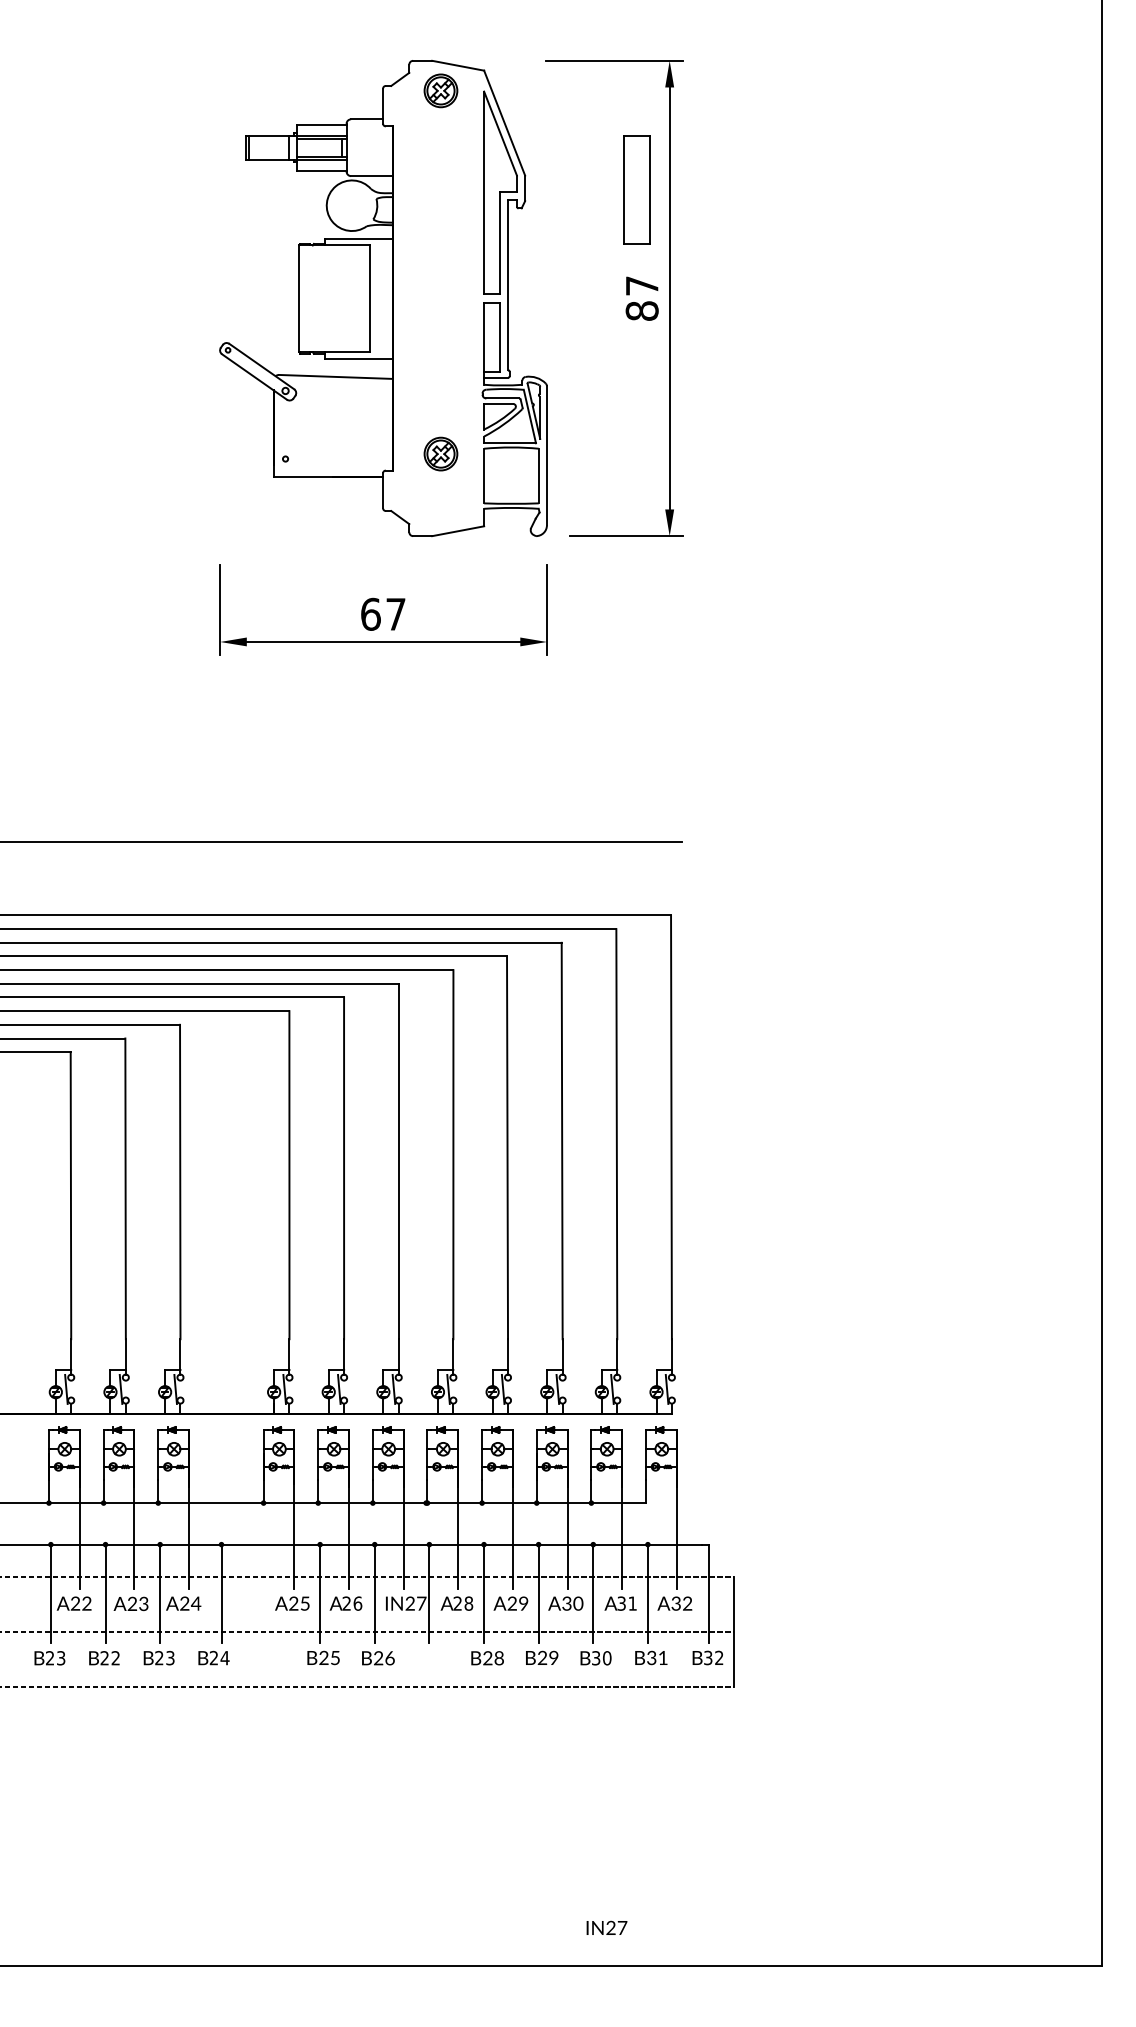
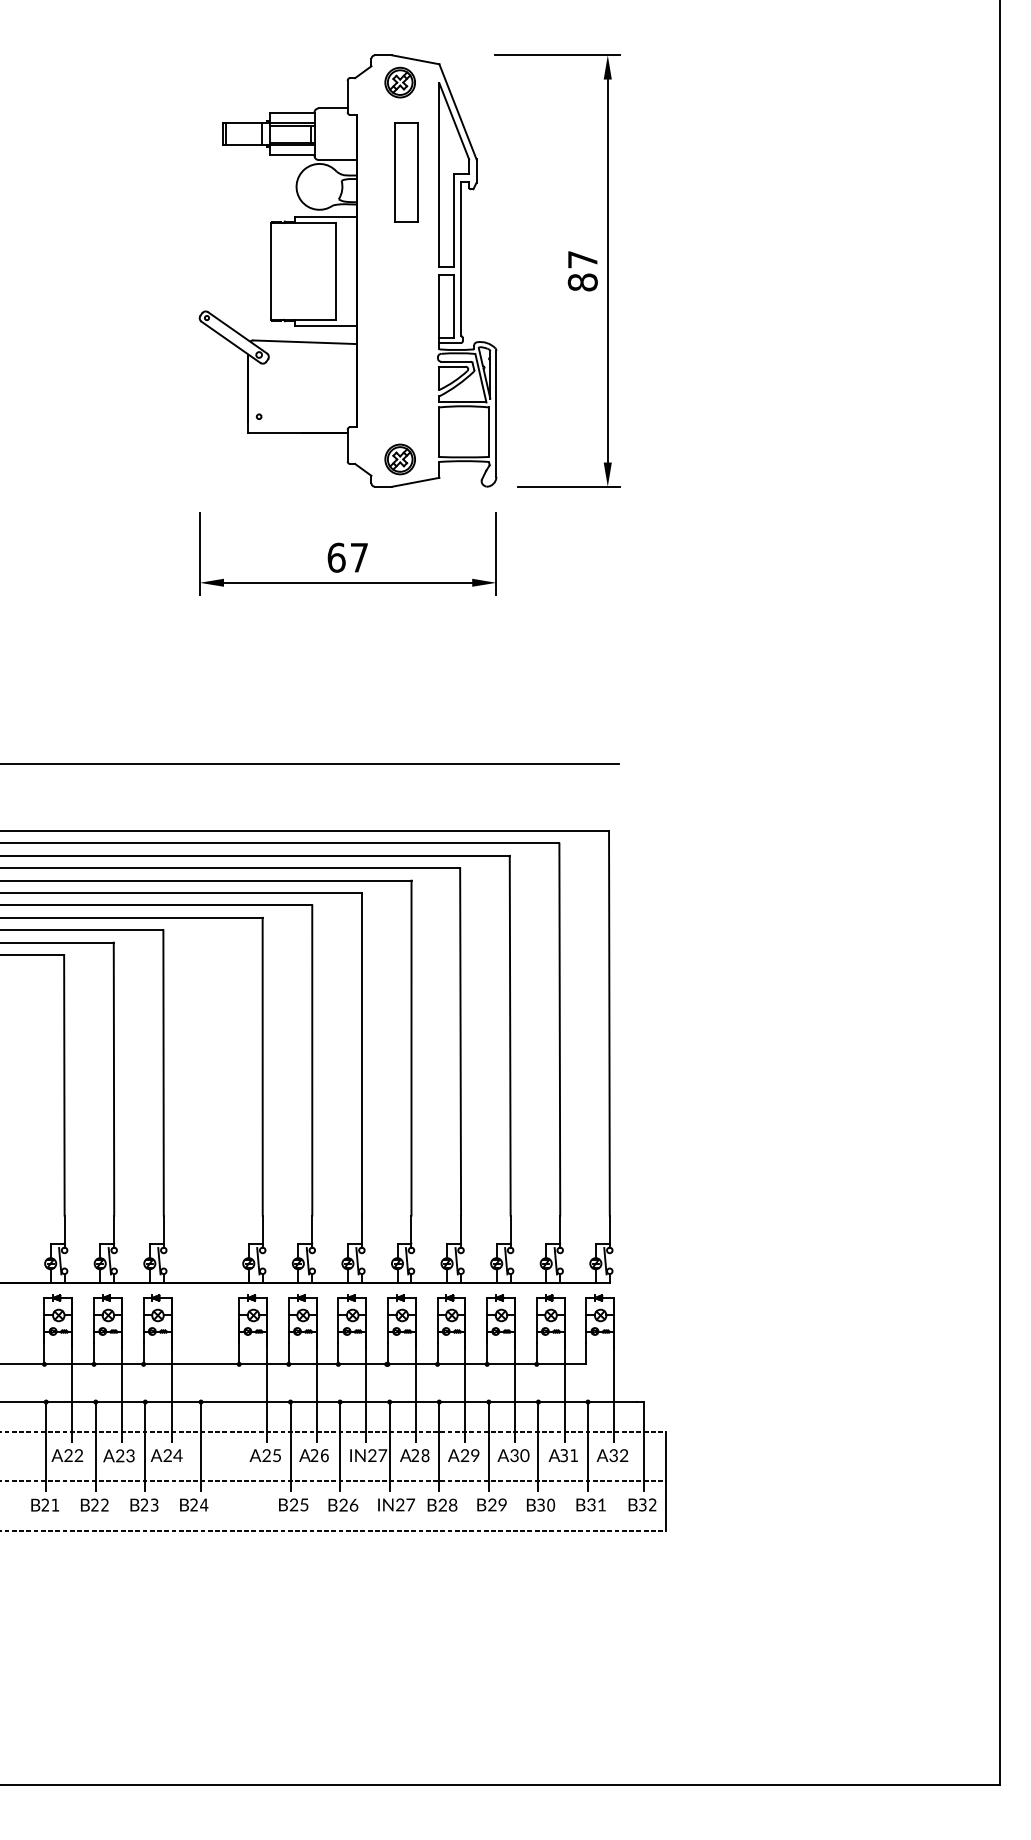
part: (636, 189) -> (406, 172), moved
part: (440, 453) -> (399, 458), moved
text: (61, 1658) -> (55, 1505), 23 -> 21
text: (606, 1927) -> (396, 1504), moved

